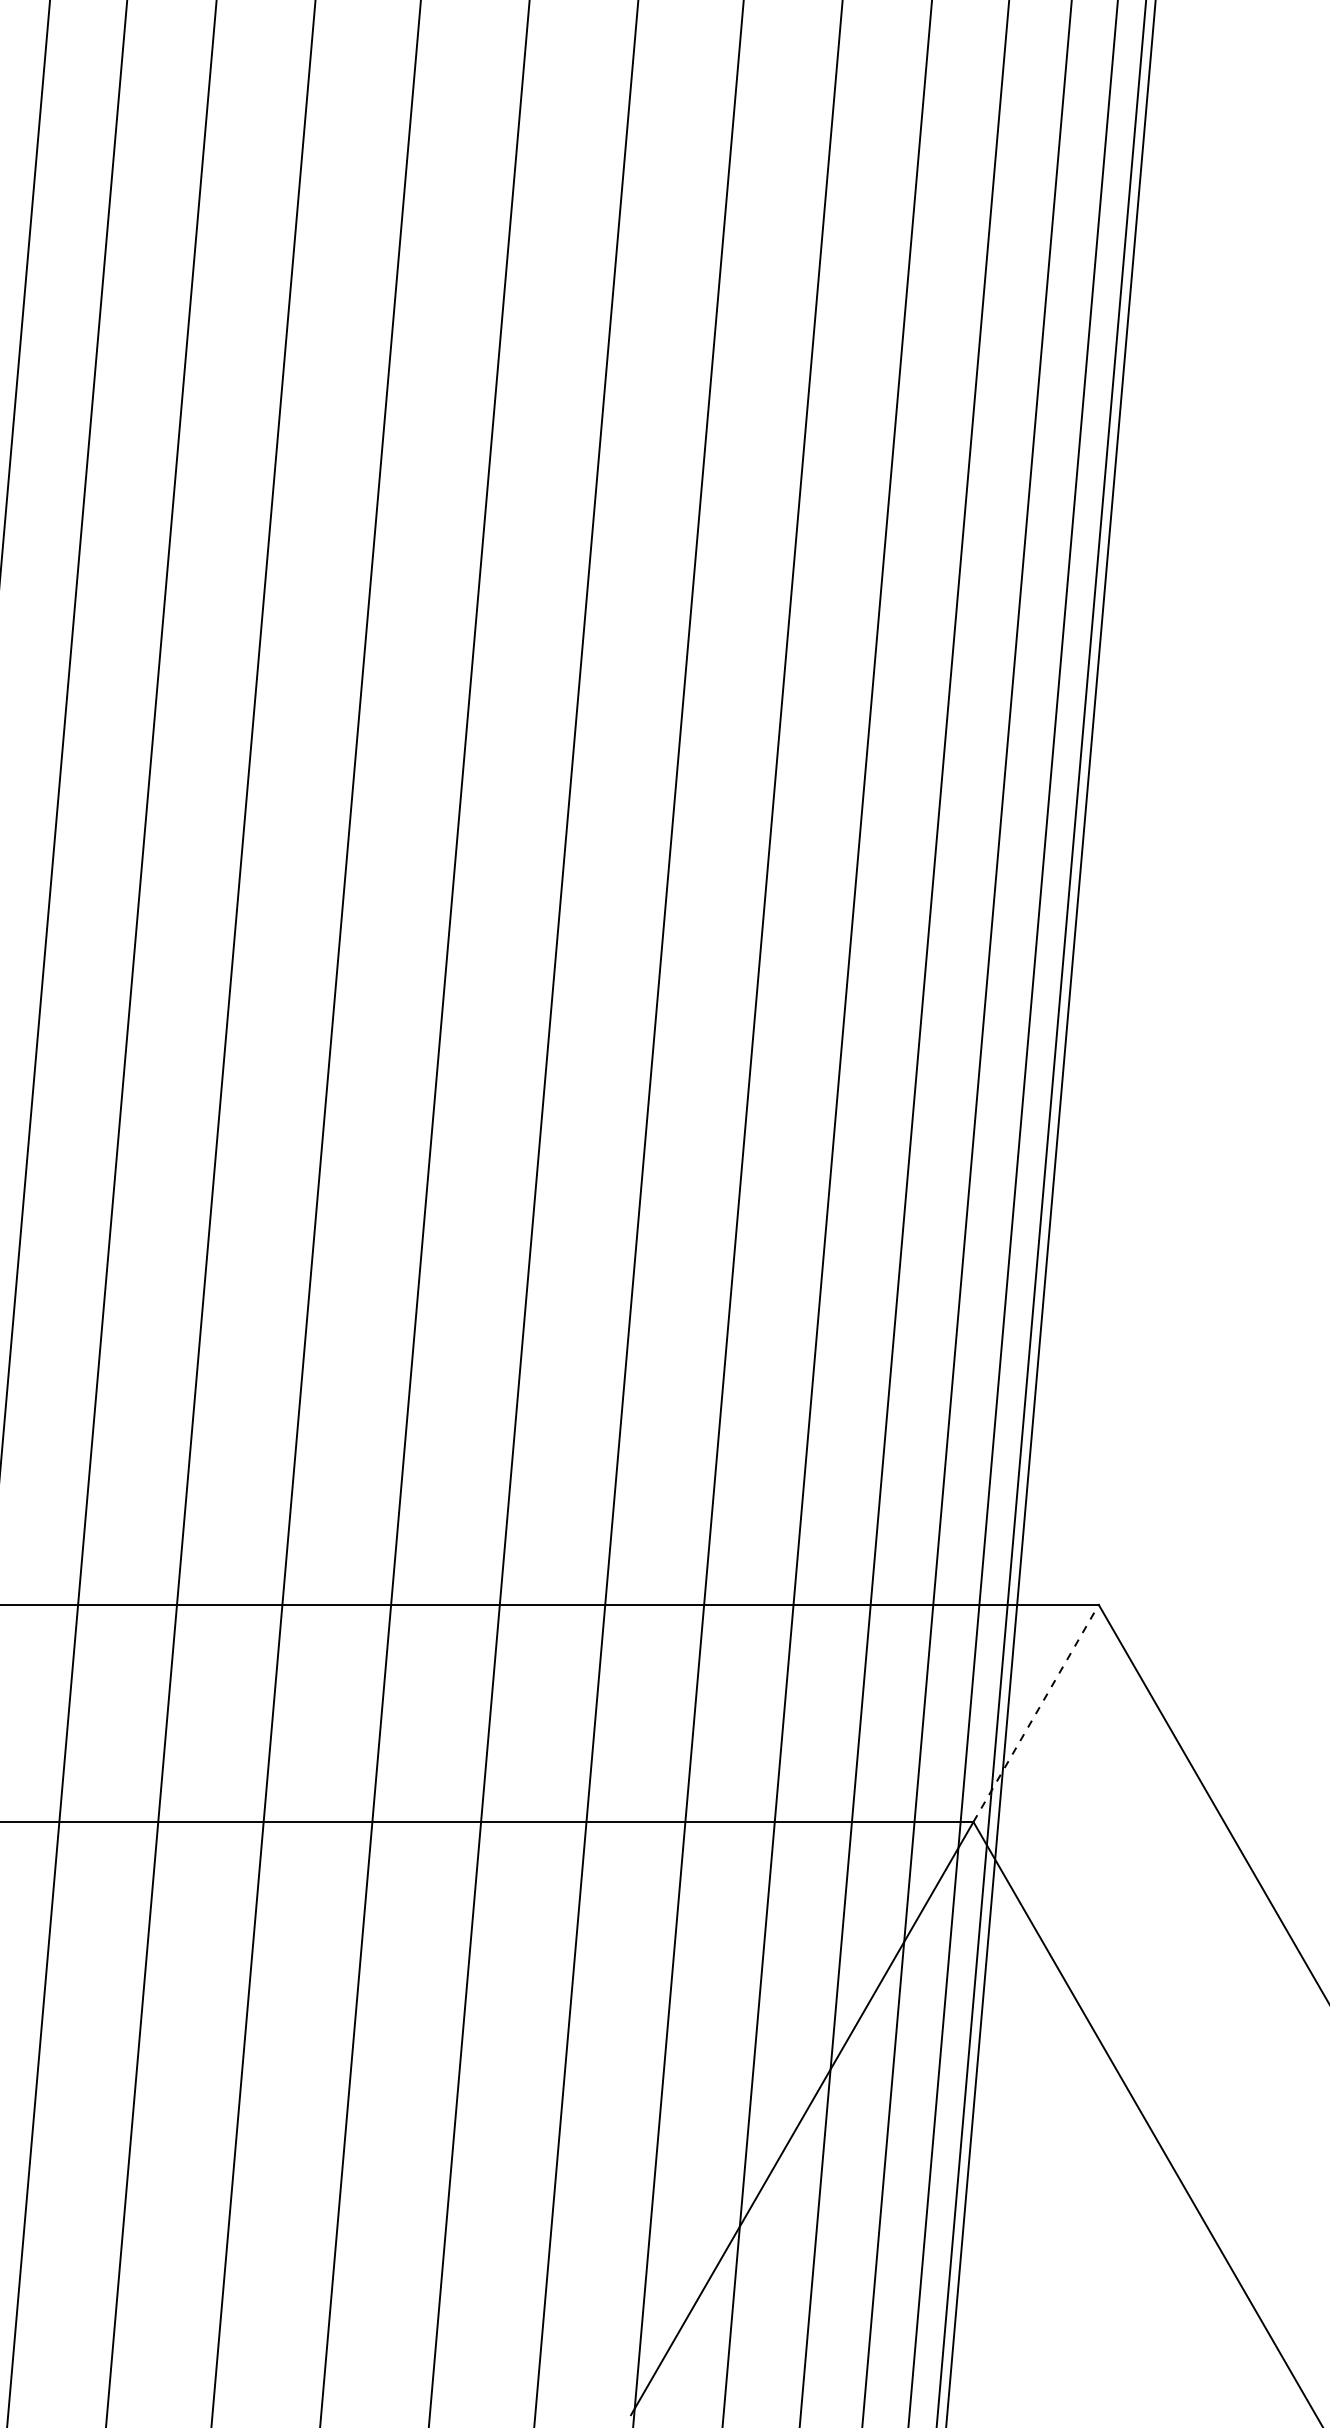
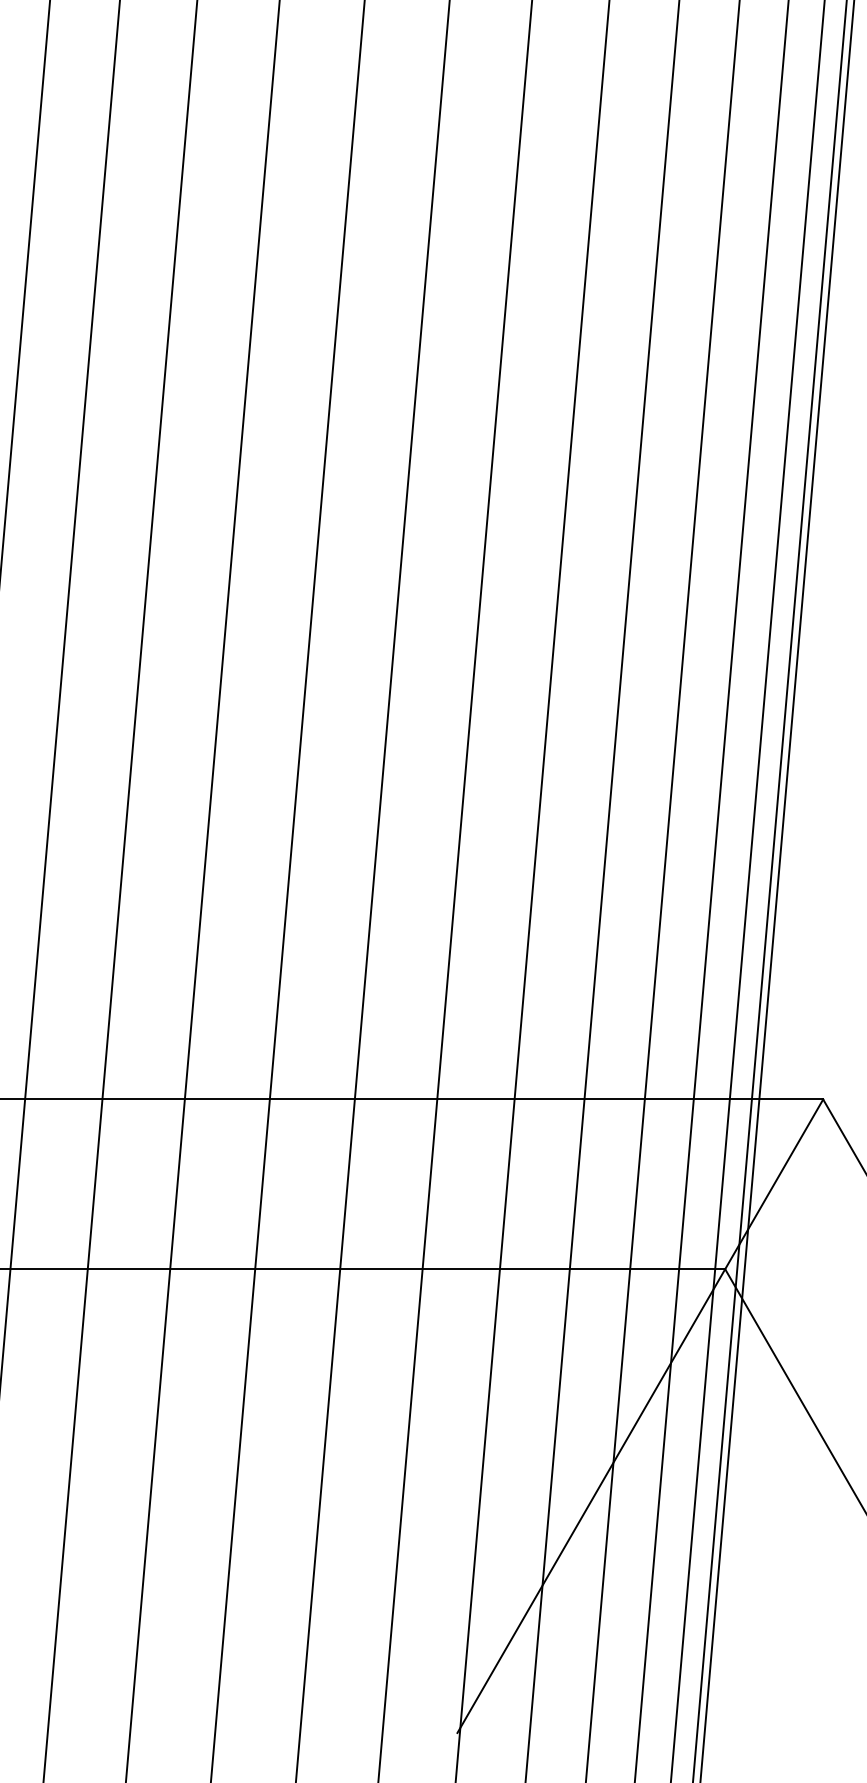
line: (1036, 1713) -> (774, 1184), dashed -> solid

